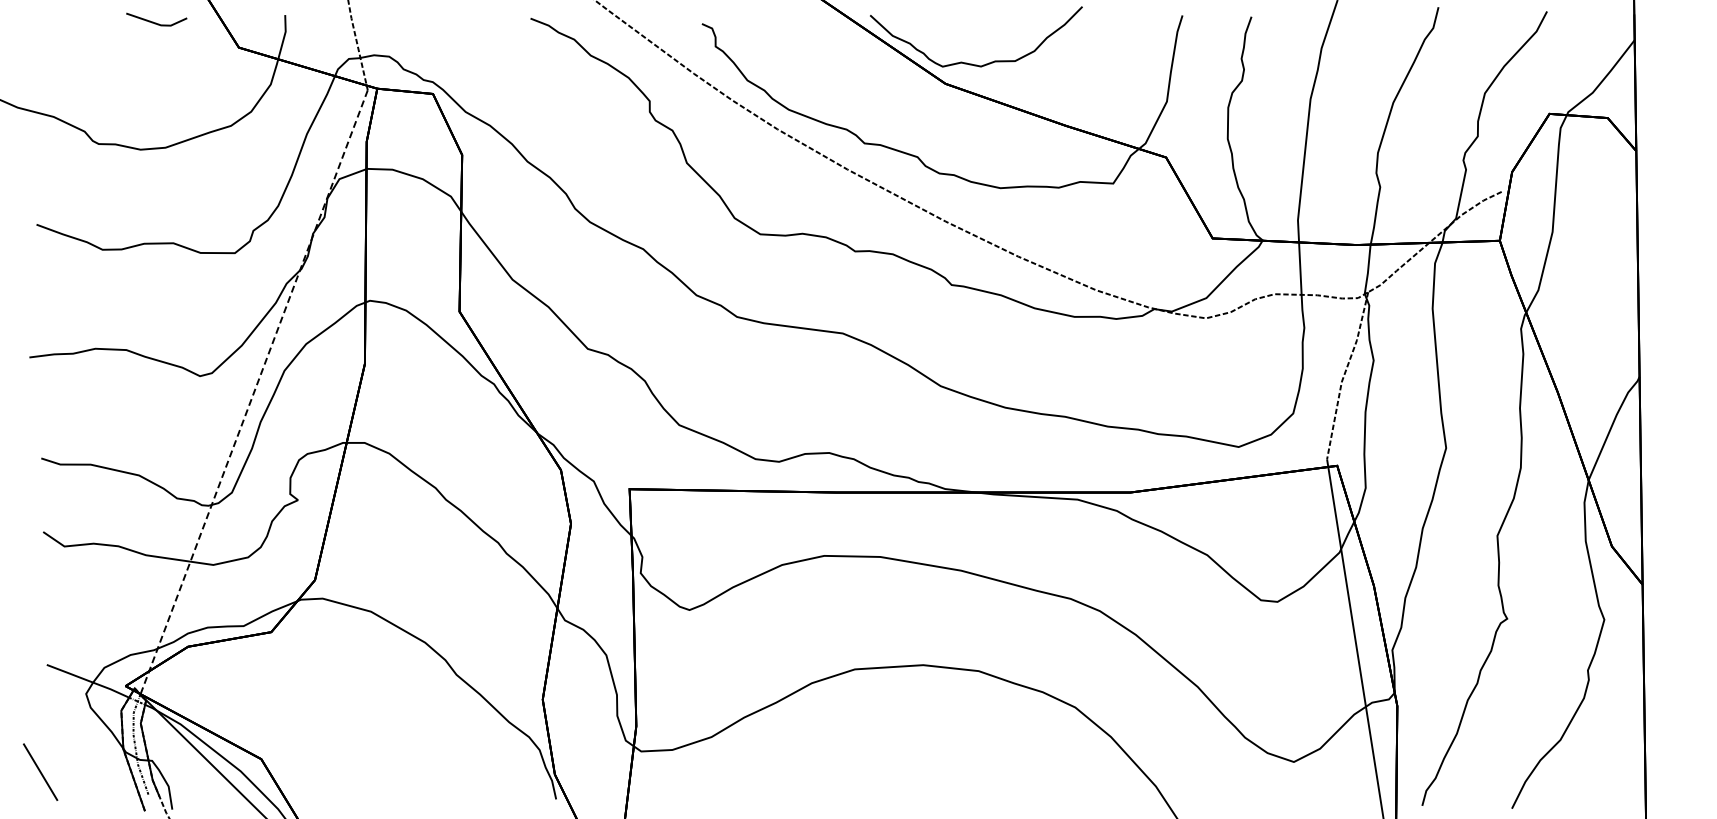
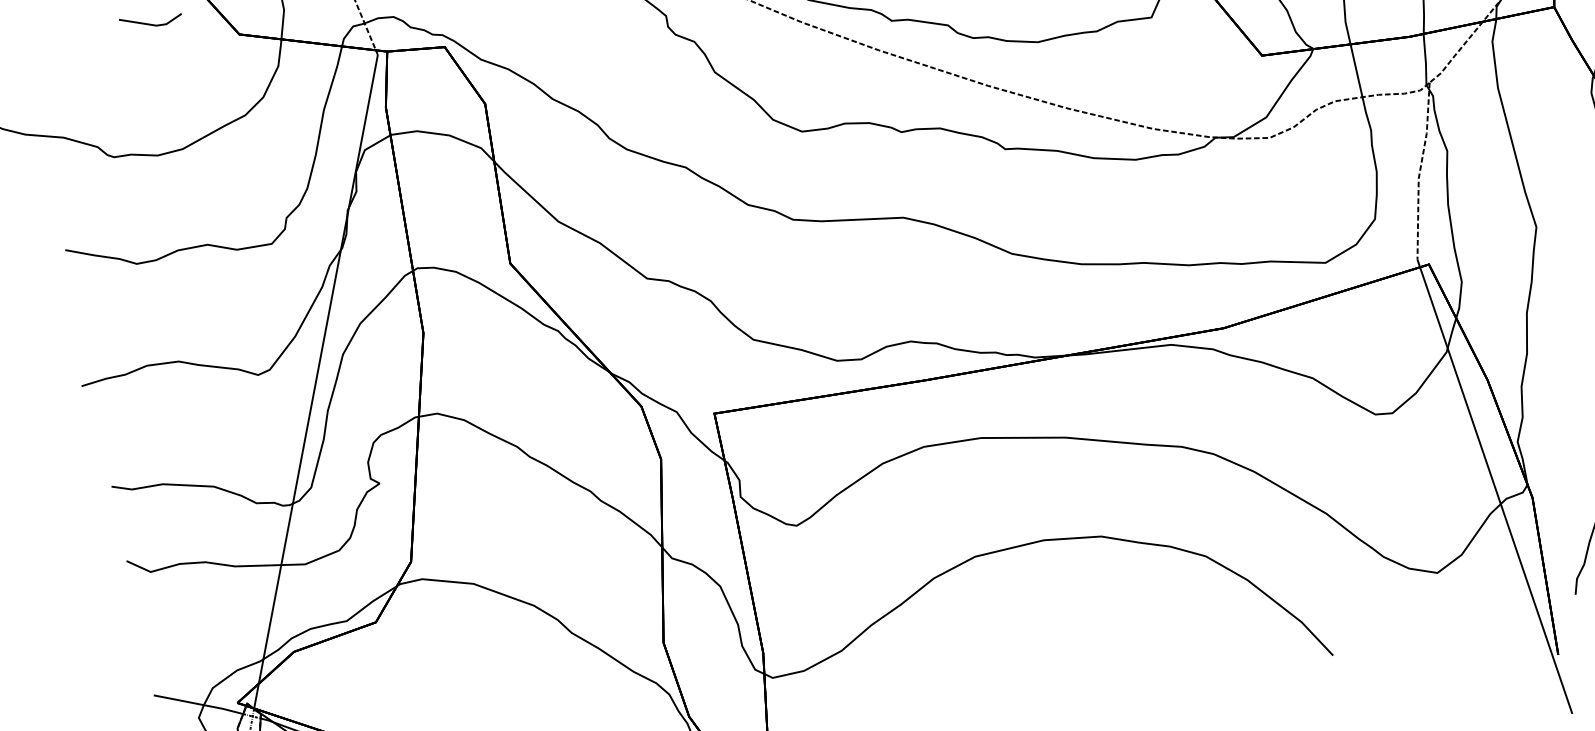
line: (254, 392) -> (316, 381), dashed -> solid

